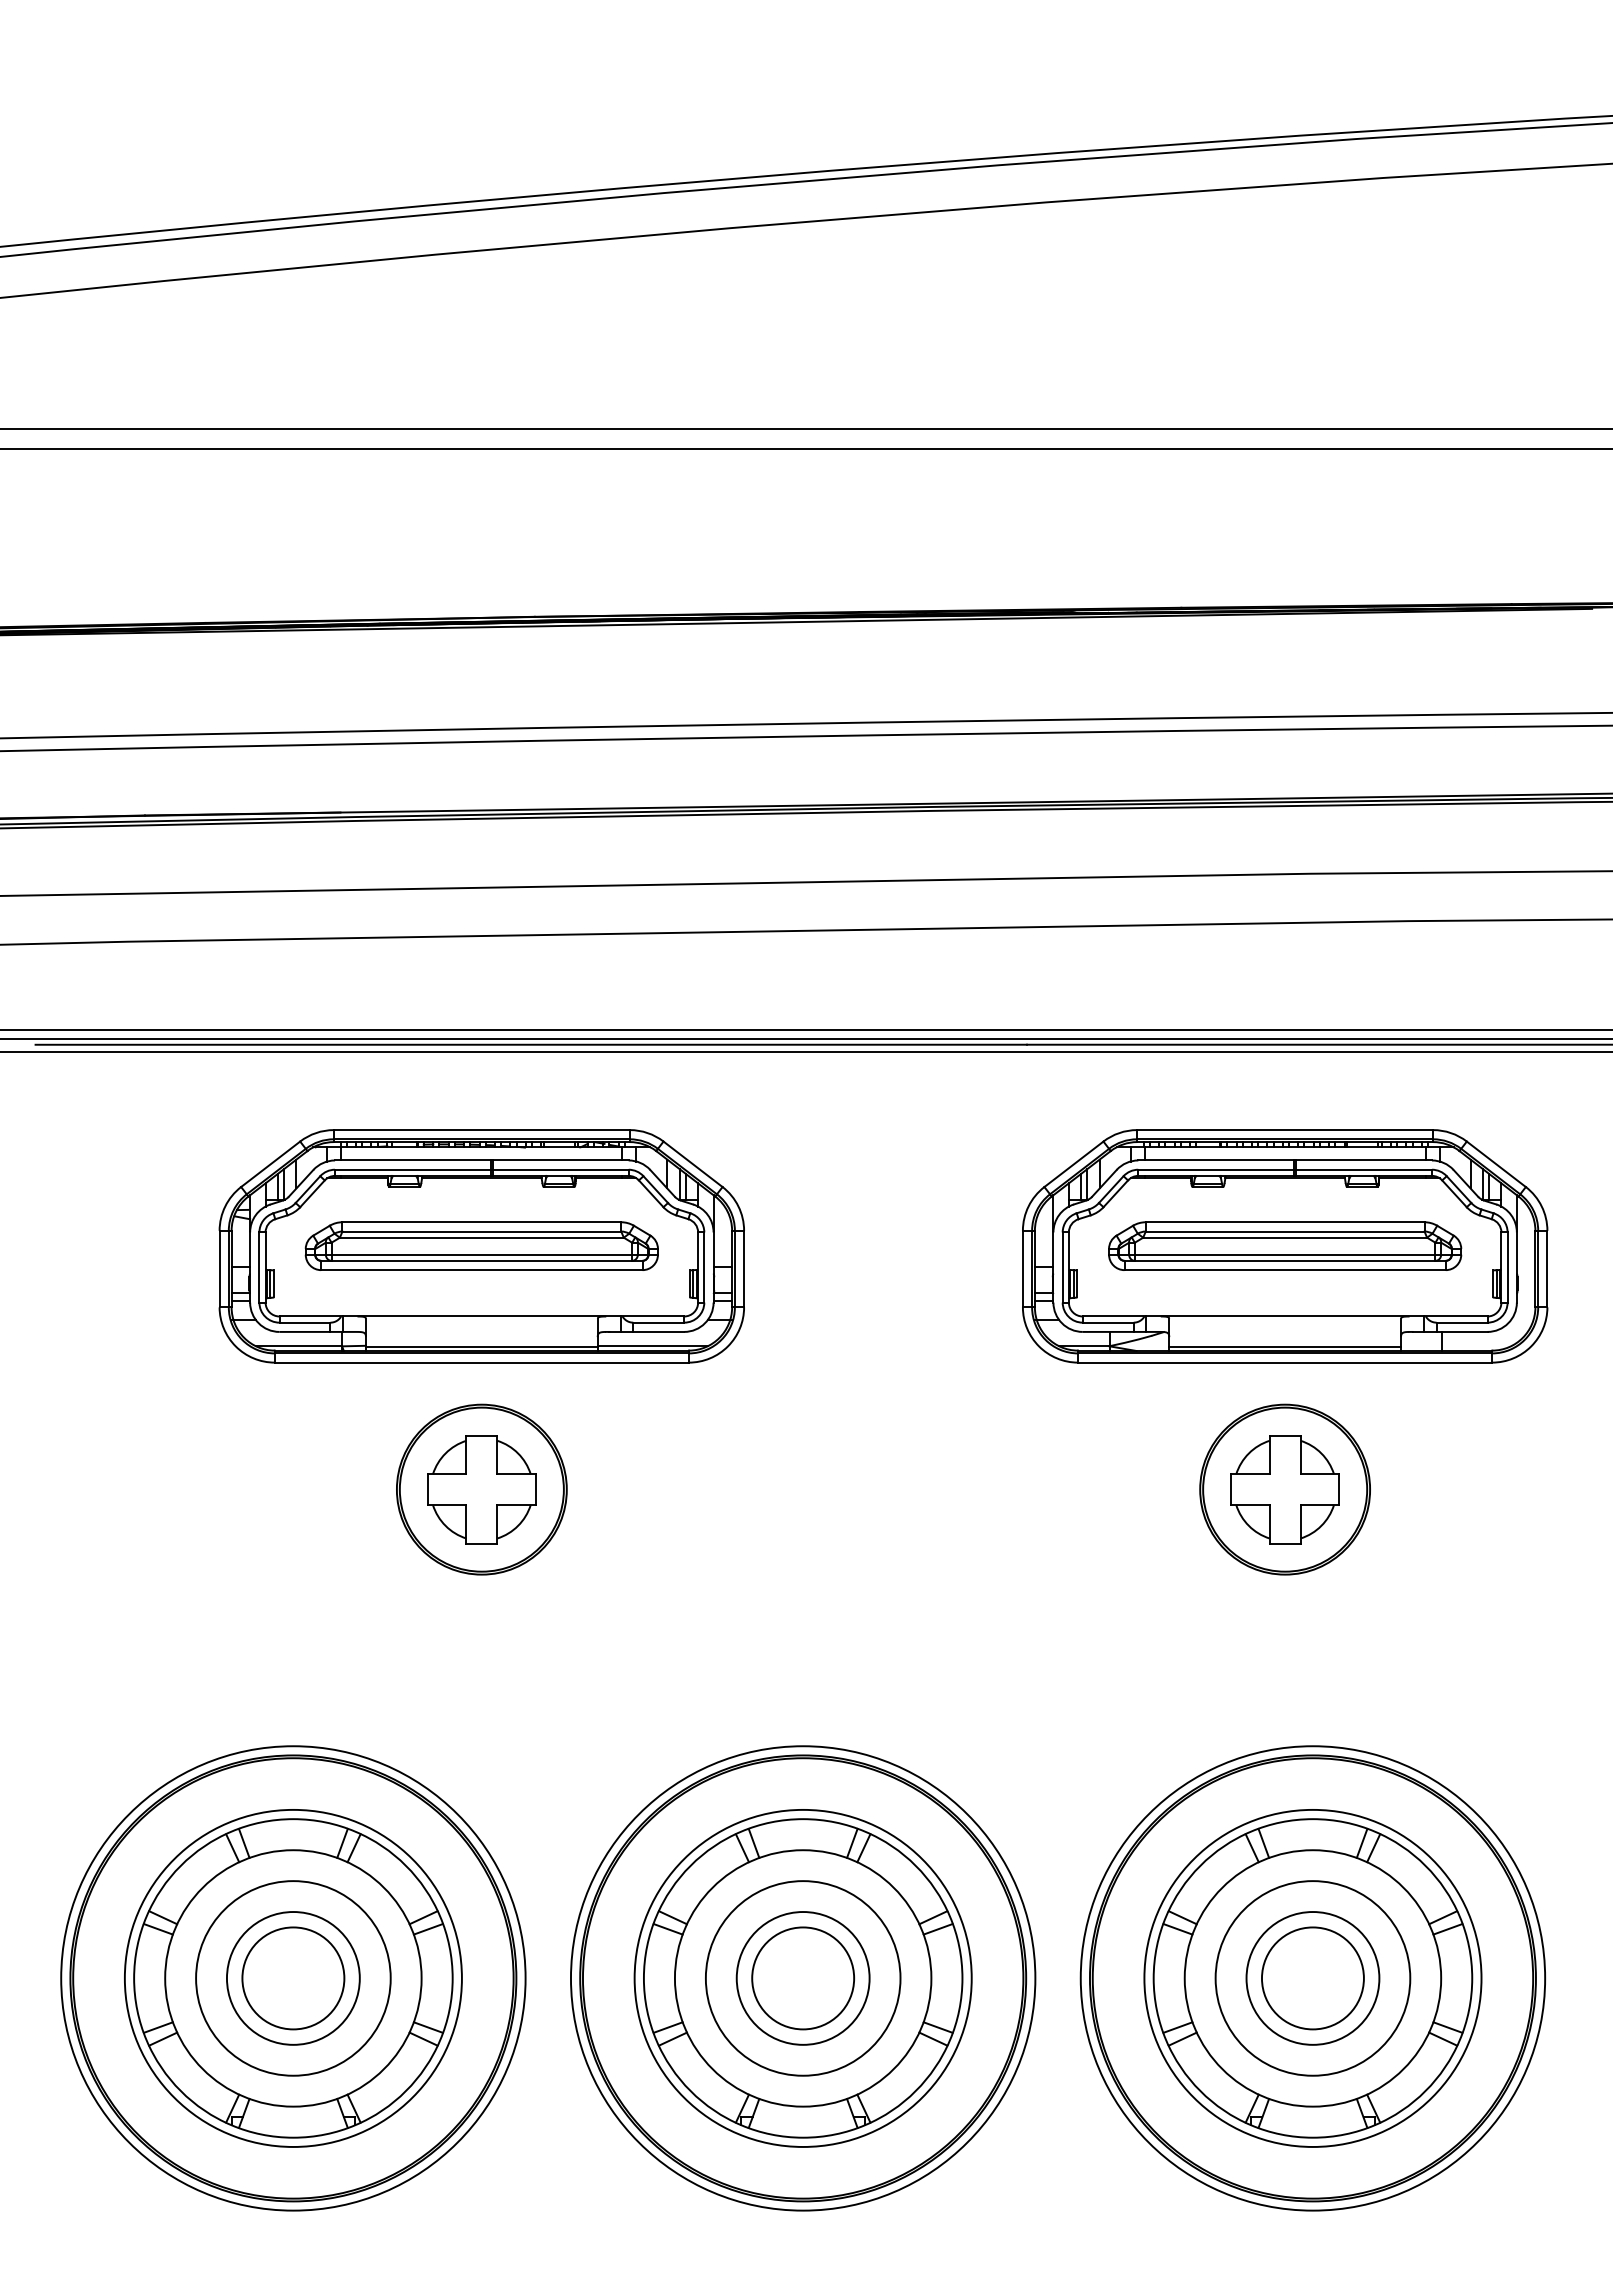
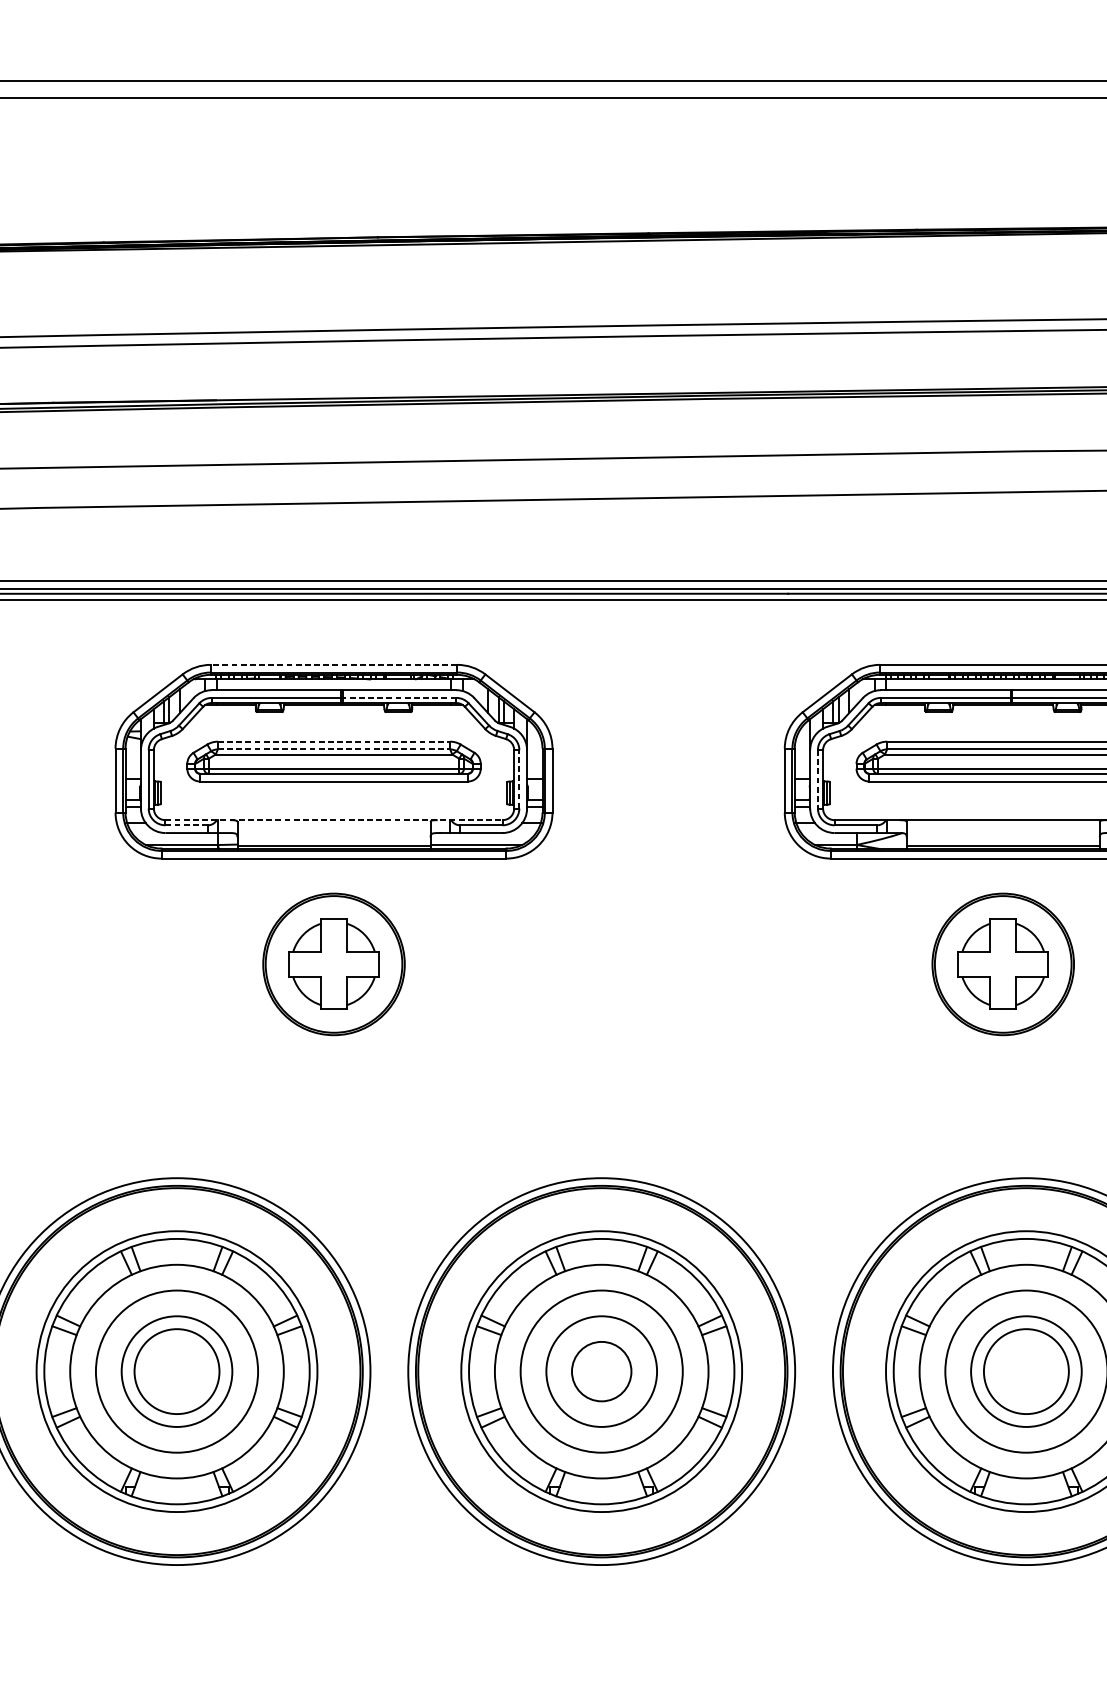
line: (481, 1130) -> (333, 665), solid -> dashed
line: (560, 1169) -> (399, 697), solid -> dashed
line: (482, 1222) -> (334, 741), solid -> dashed
line: (482, 1231) -> (334, 749), solid -> dashed
line: (704, 1267) -> (519, 779), solid -> dashed
line: (1062, 1268) -> (817, 780), solid -> dashed
line: (482, 1316) -> (334, 820), solid -> dashed
line: (305, 1322) -> (187, 825), solid -> dashed
circle: (803, 1978) -> (601, 1371), size x0.7

